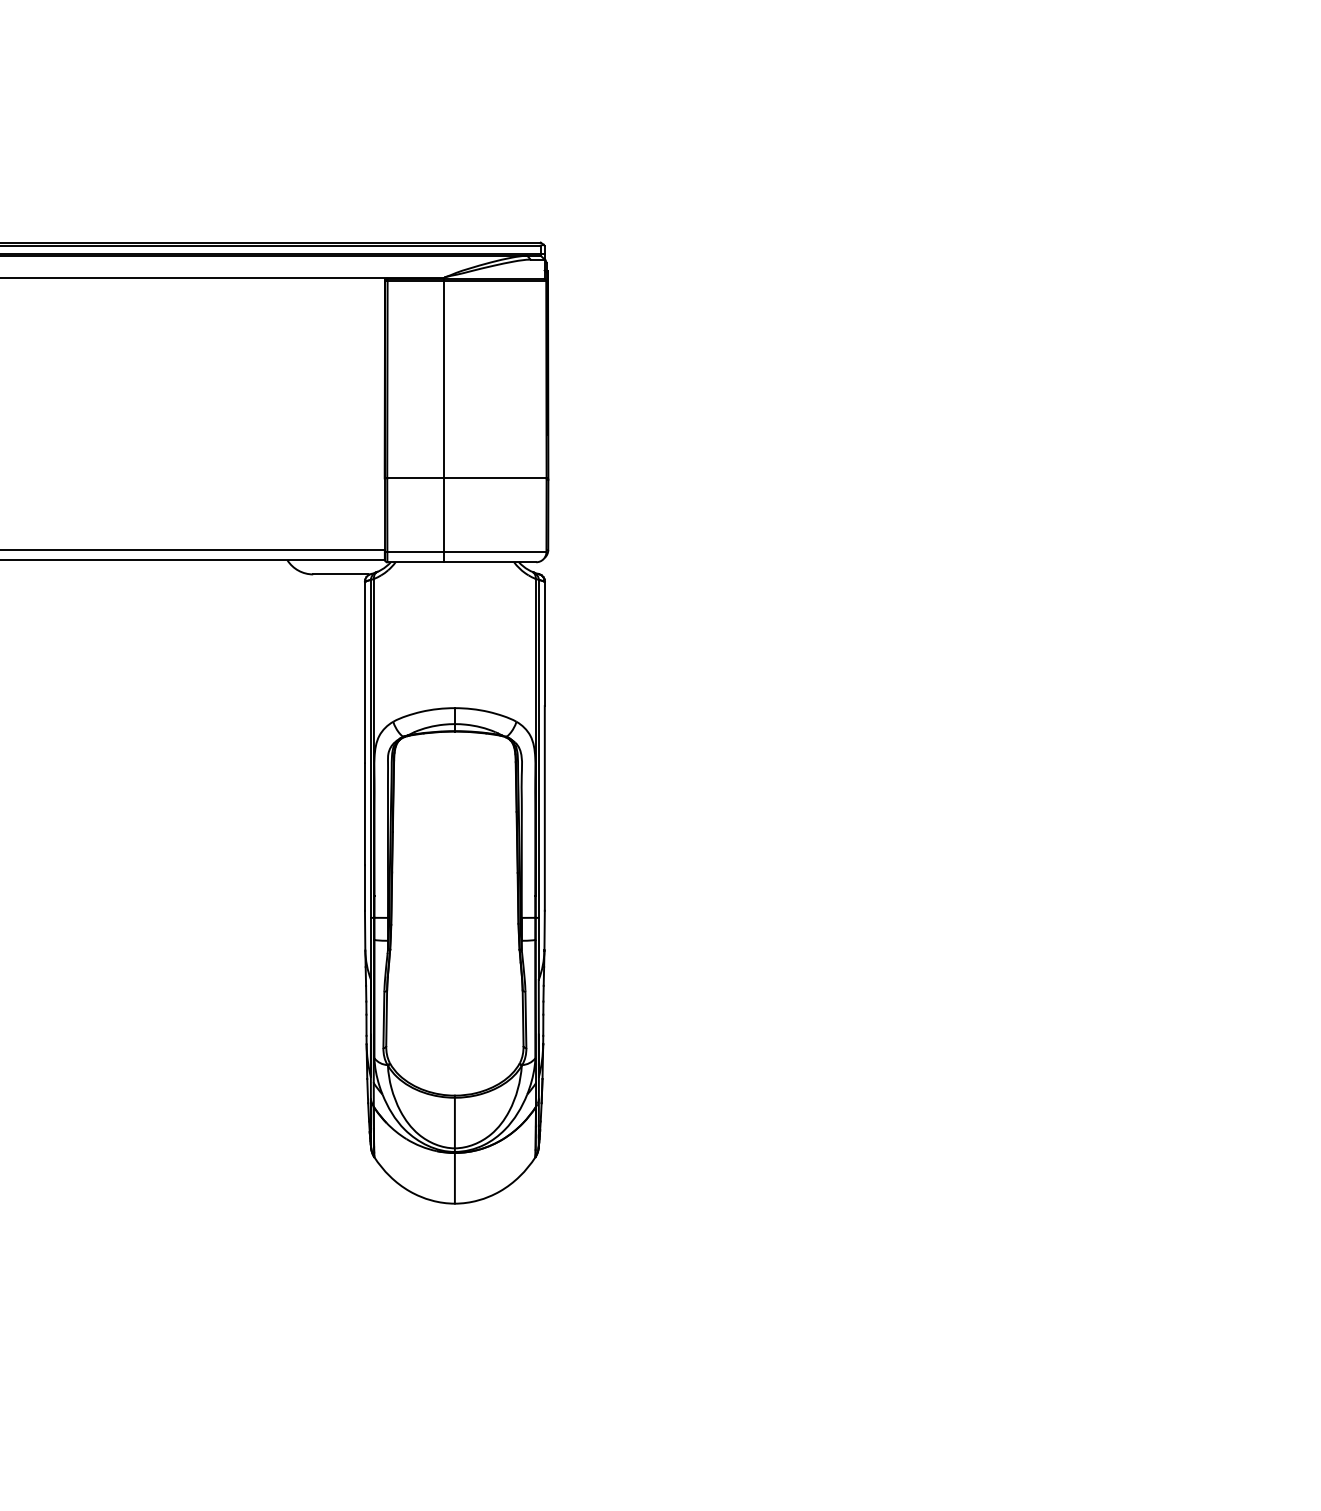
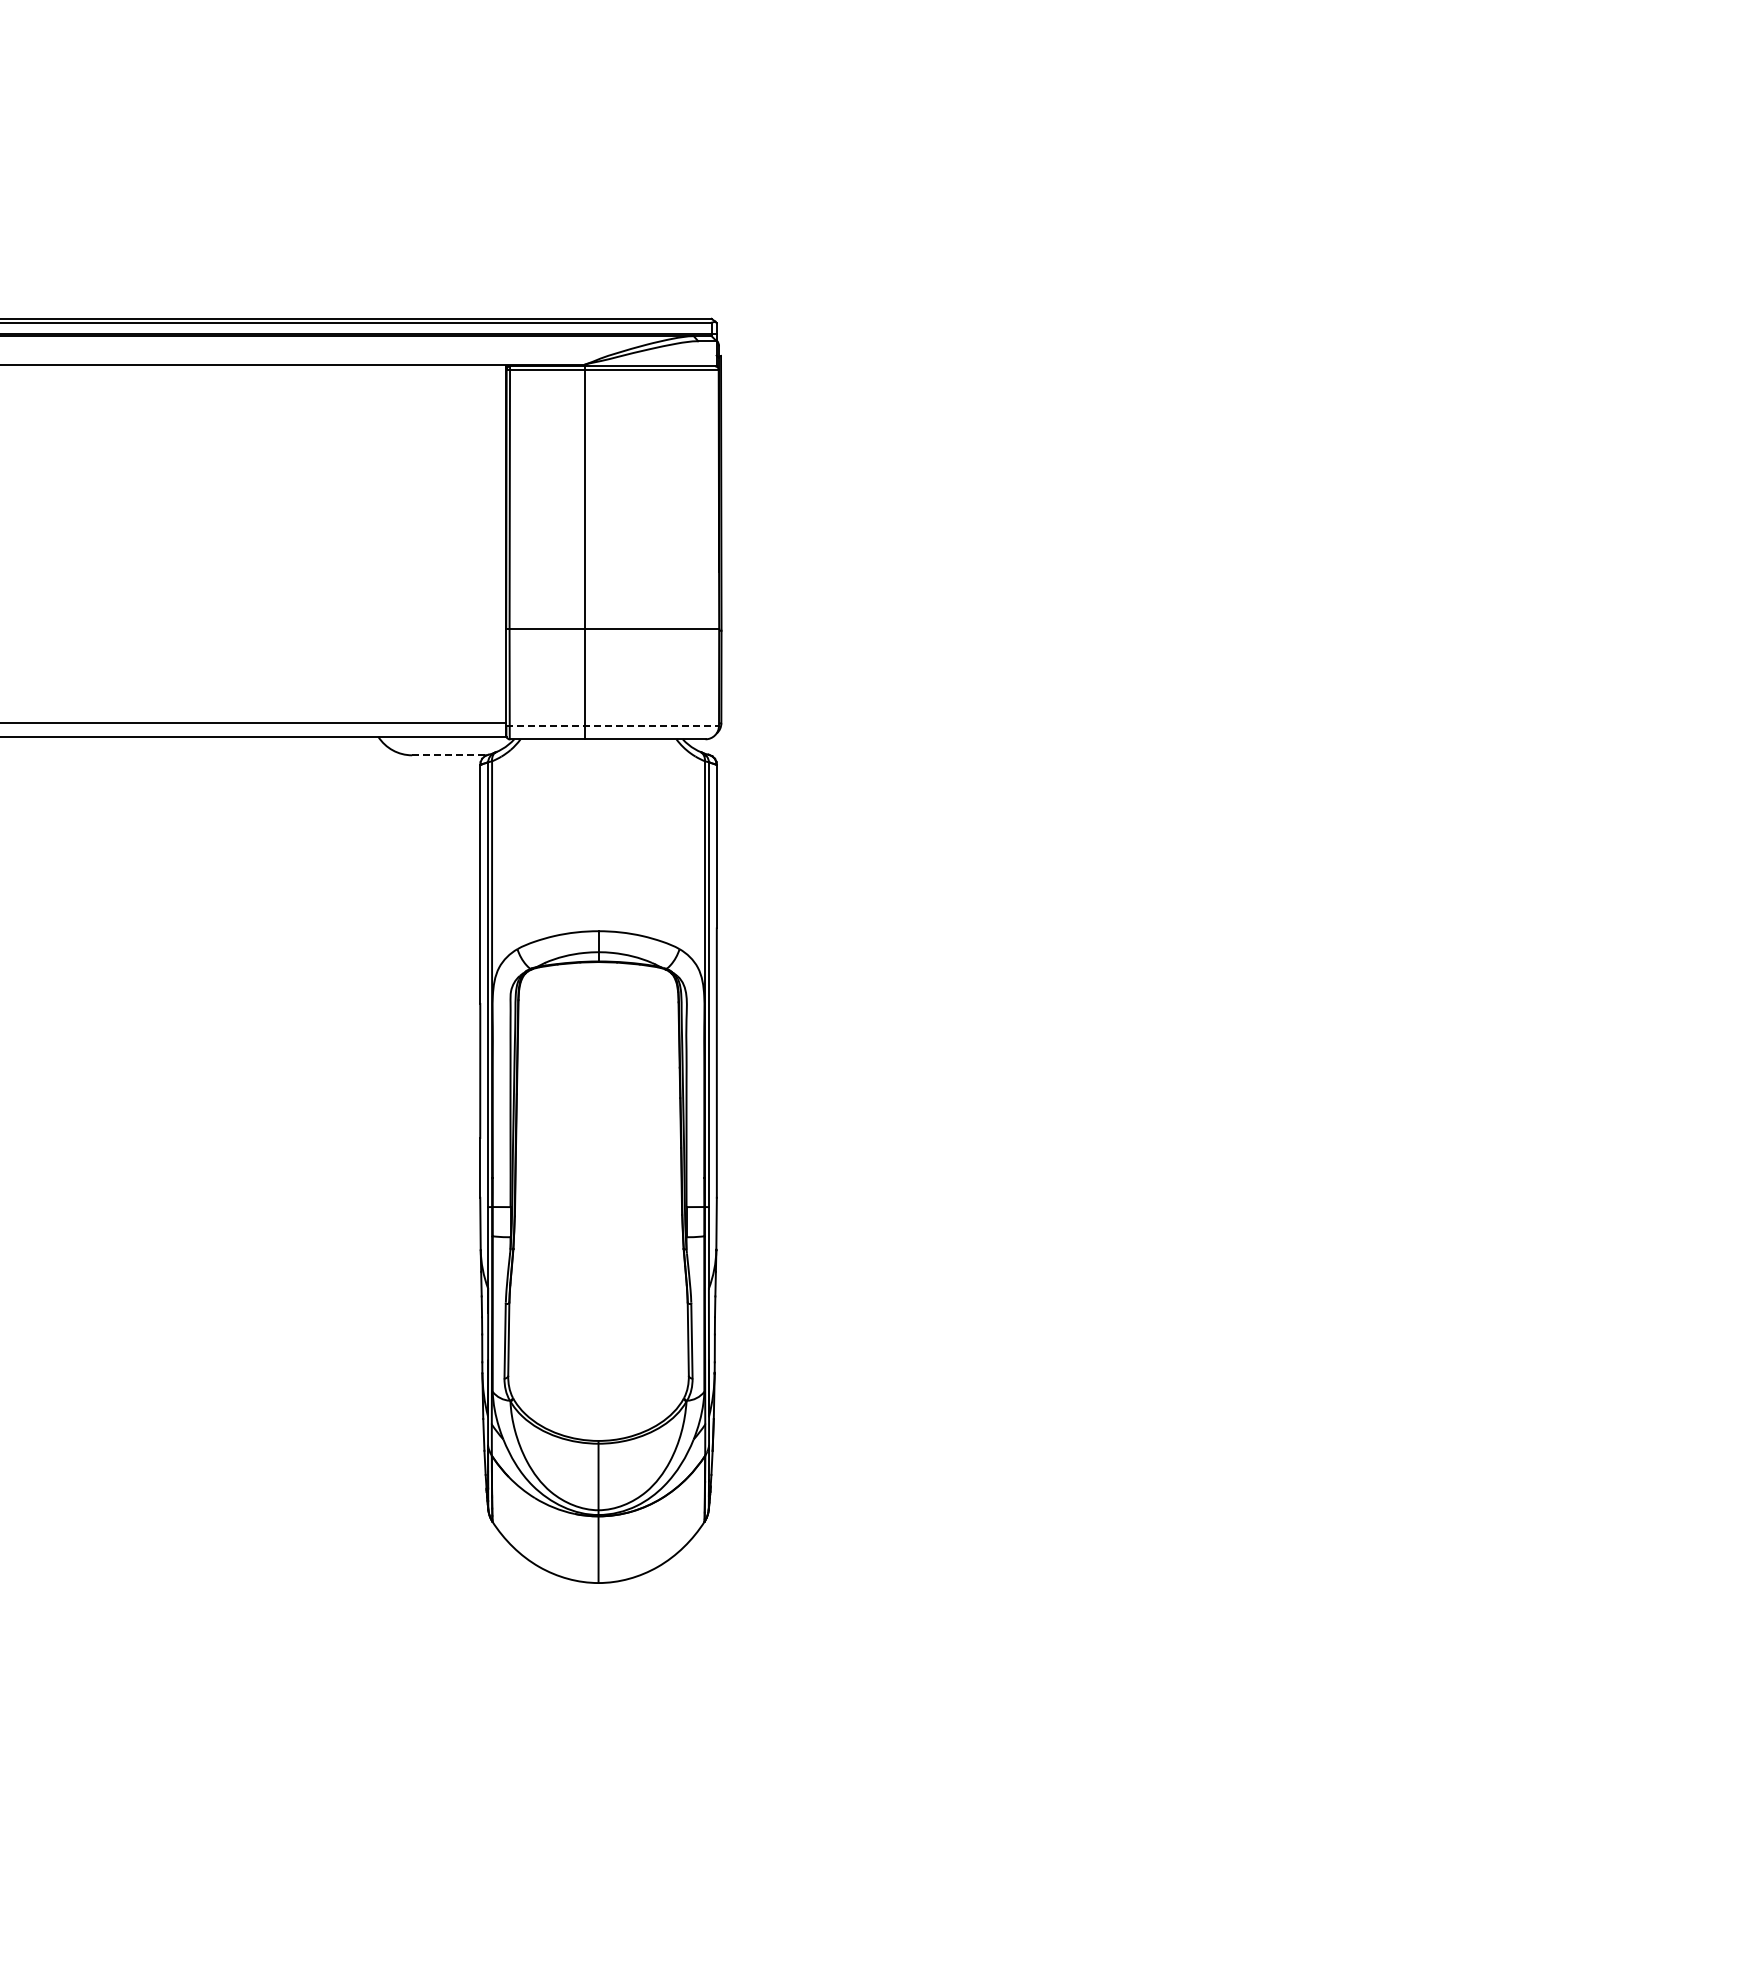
line: (466, 551) -> (613, 725), solid -> dashed
line: (340, 574) -> (448, 755), solid -> dashed

